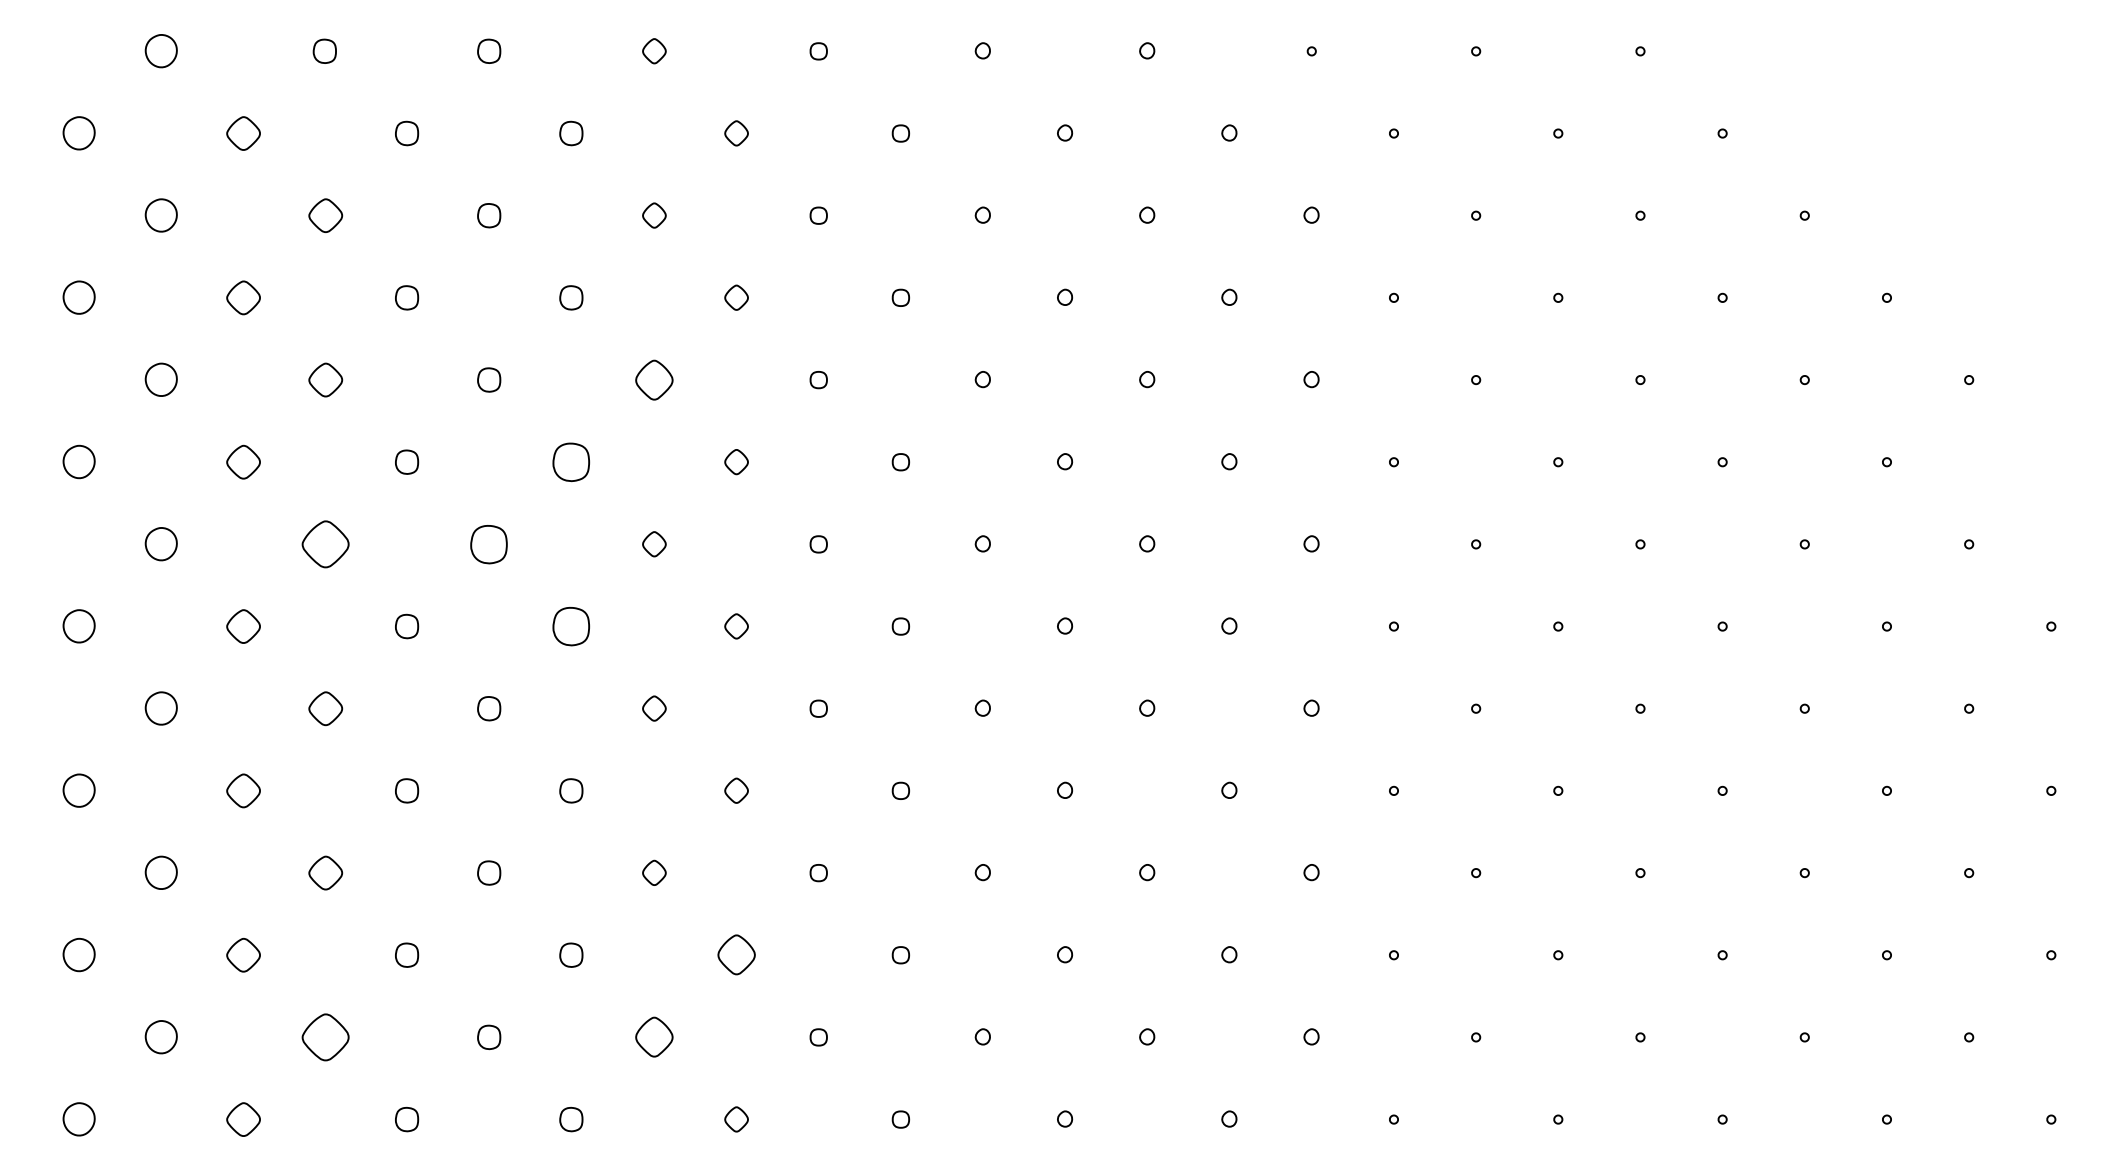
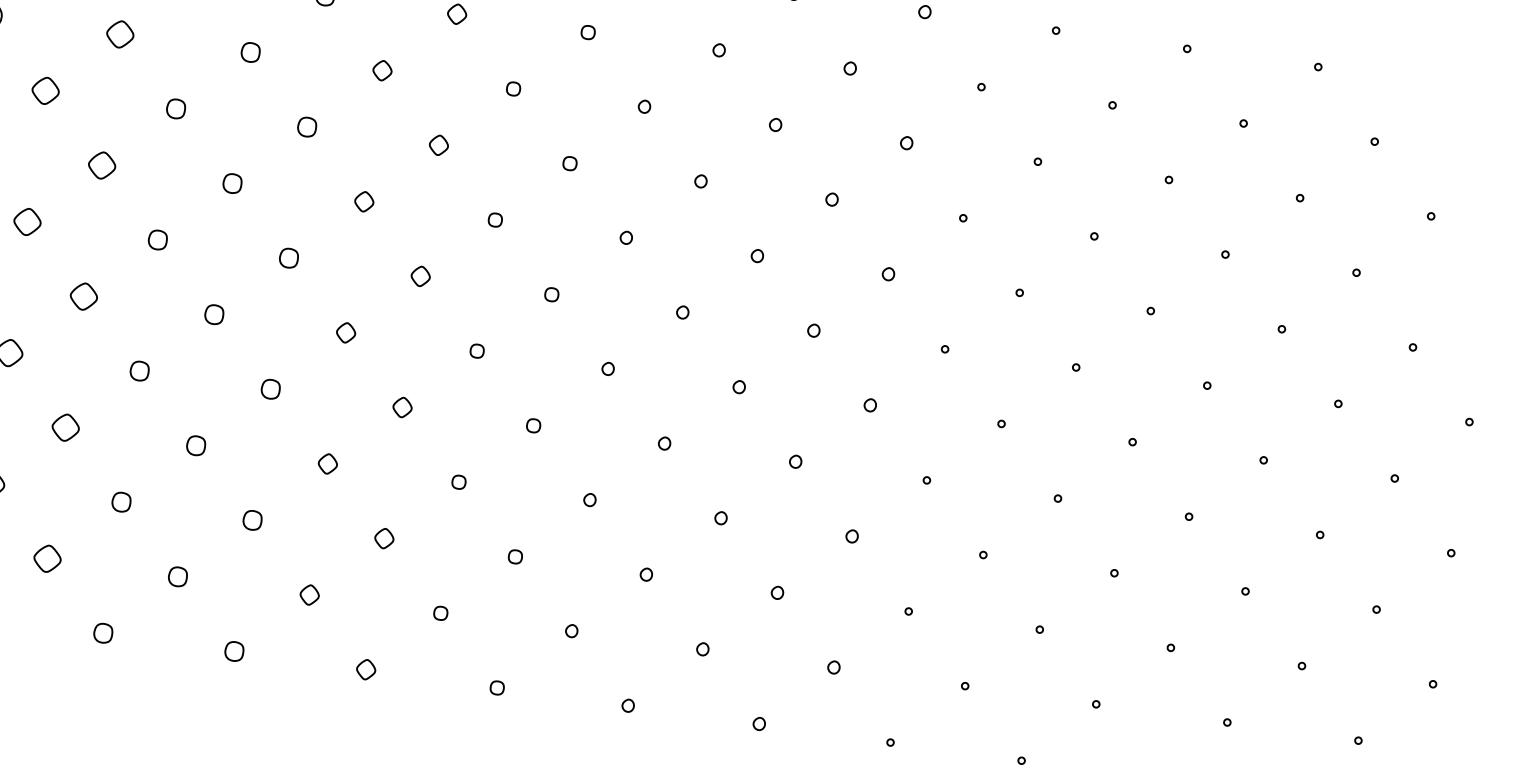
part: (654, 379) -> (382, 70), size x0.62
part: (571, 461) -> (307, 126), size x0.62
part: (489, 543) -> (232, 182), size x0.62
part: (325, 544) -> (101, 165), size x0.71
part: (571, 626) -> (289, 258), size x0.62
part: (736, 955) -> (384, 538), size x0.62
part: (325, 1037) -> (47, 558), size x0.71
part: (654, 1037) -> (309, 595), size x0.62

